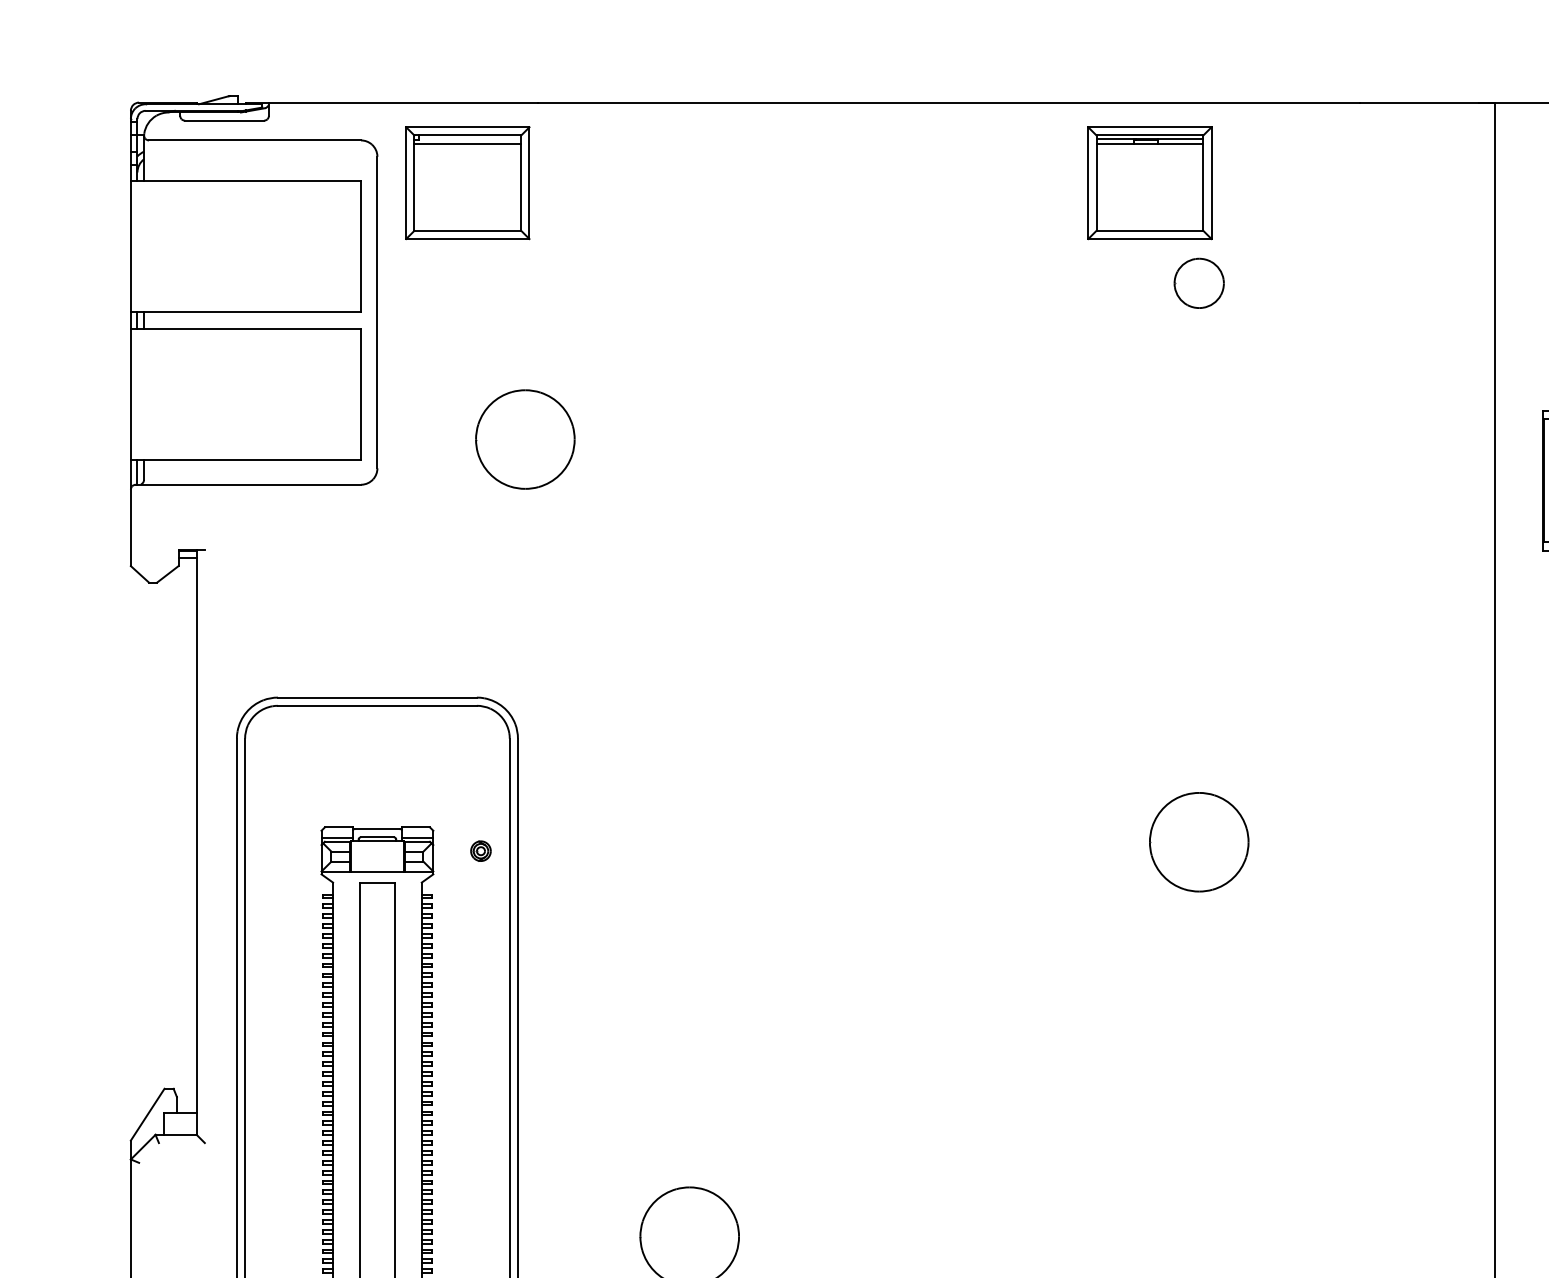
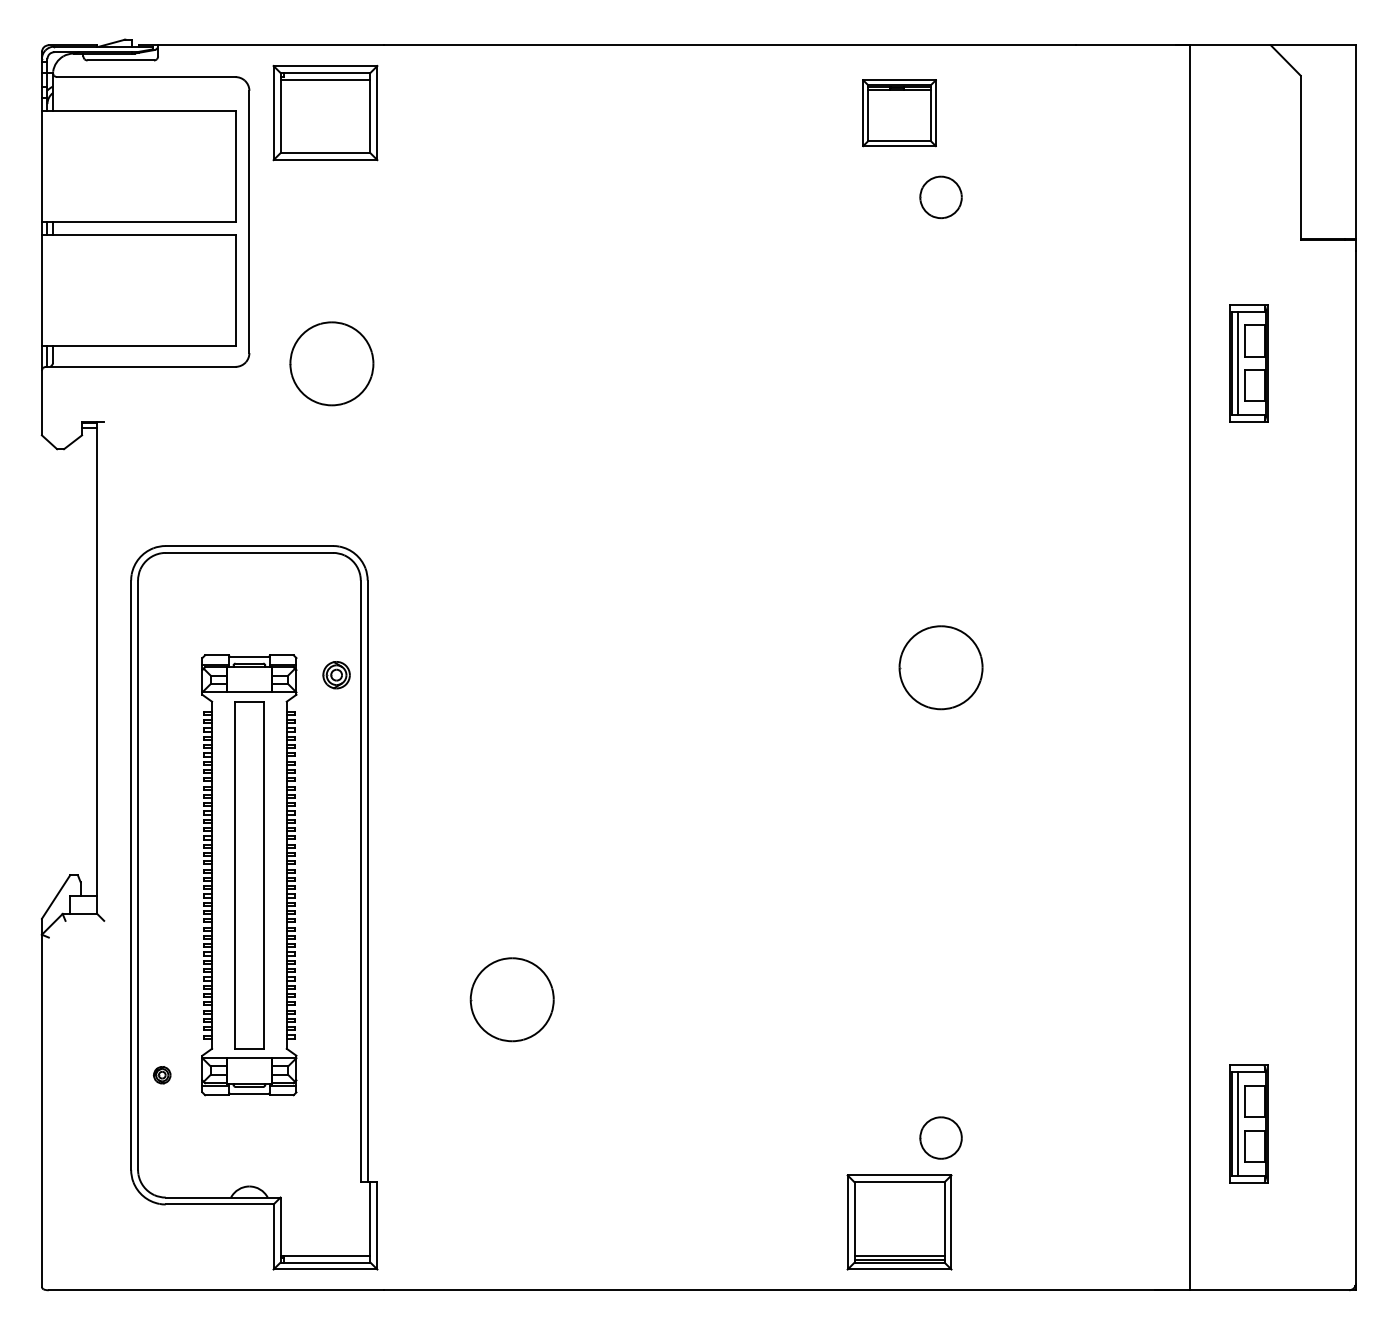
part: (1149, 183) -> (899, 113), size x0.7
part: (524, 439) -> (331, 363), moved
part: (480, 851) -> (336, 675), size x1.6

